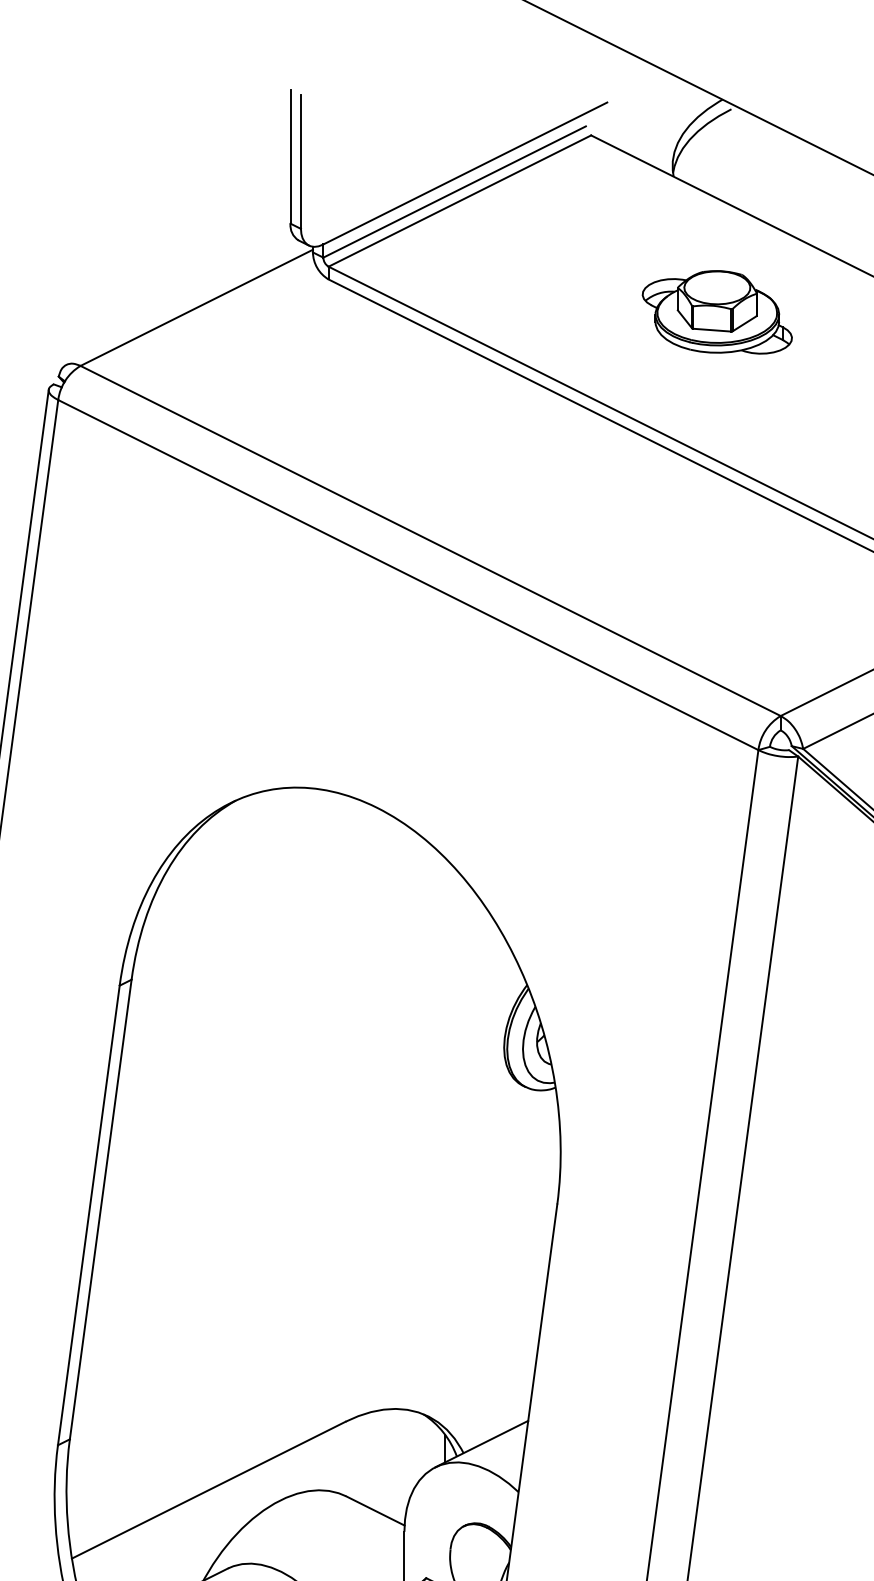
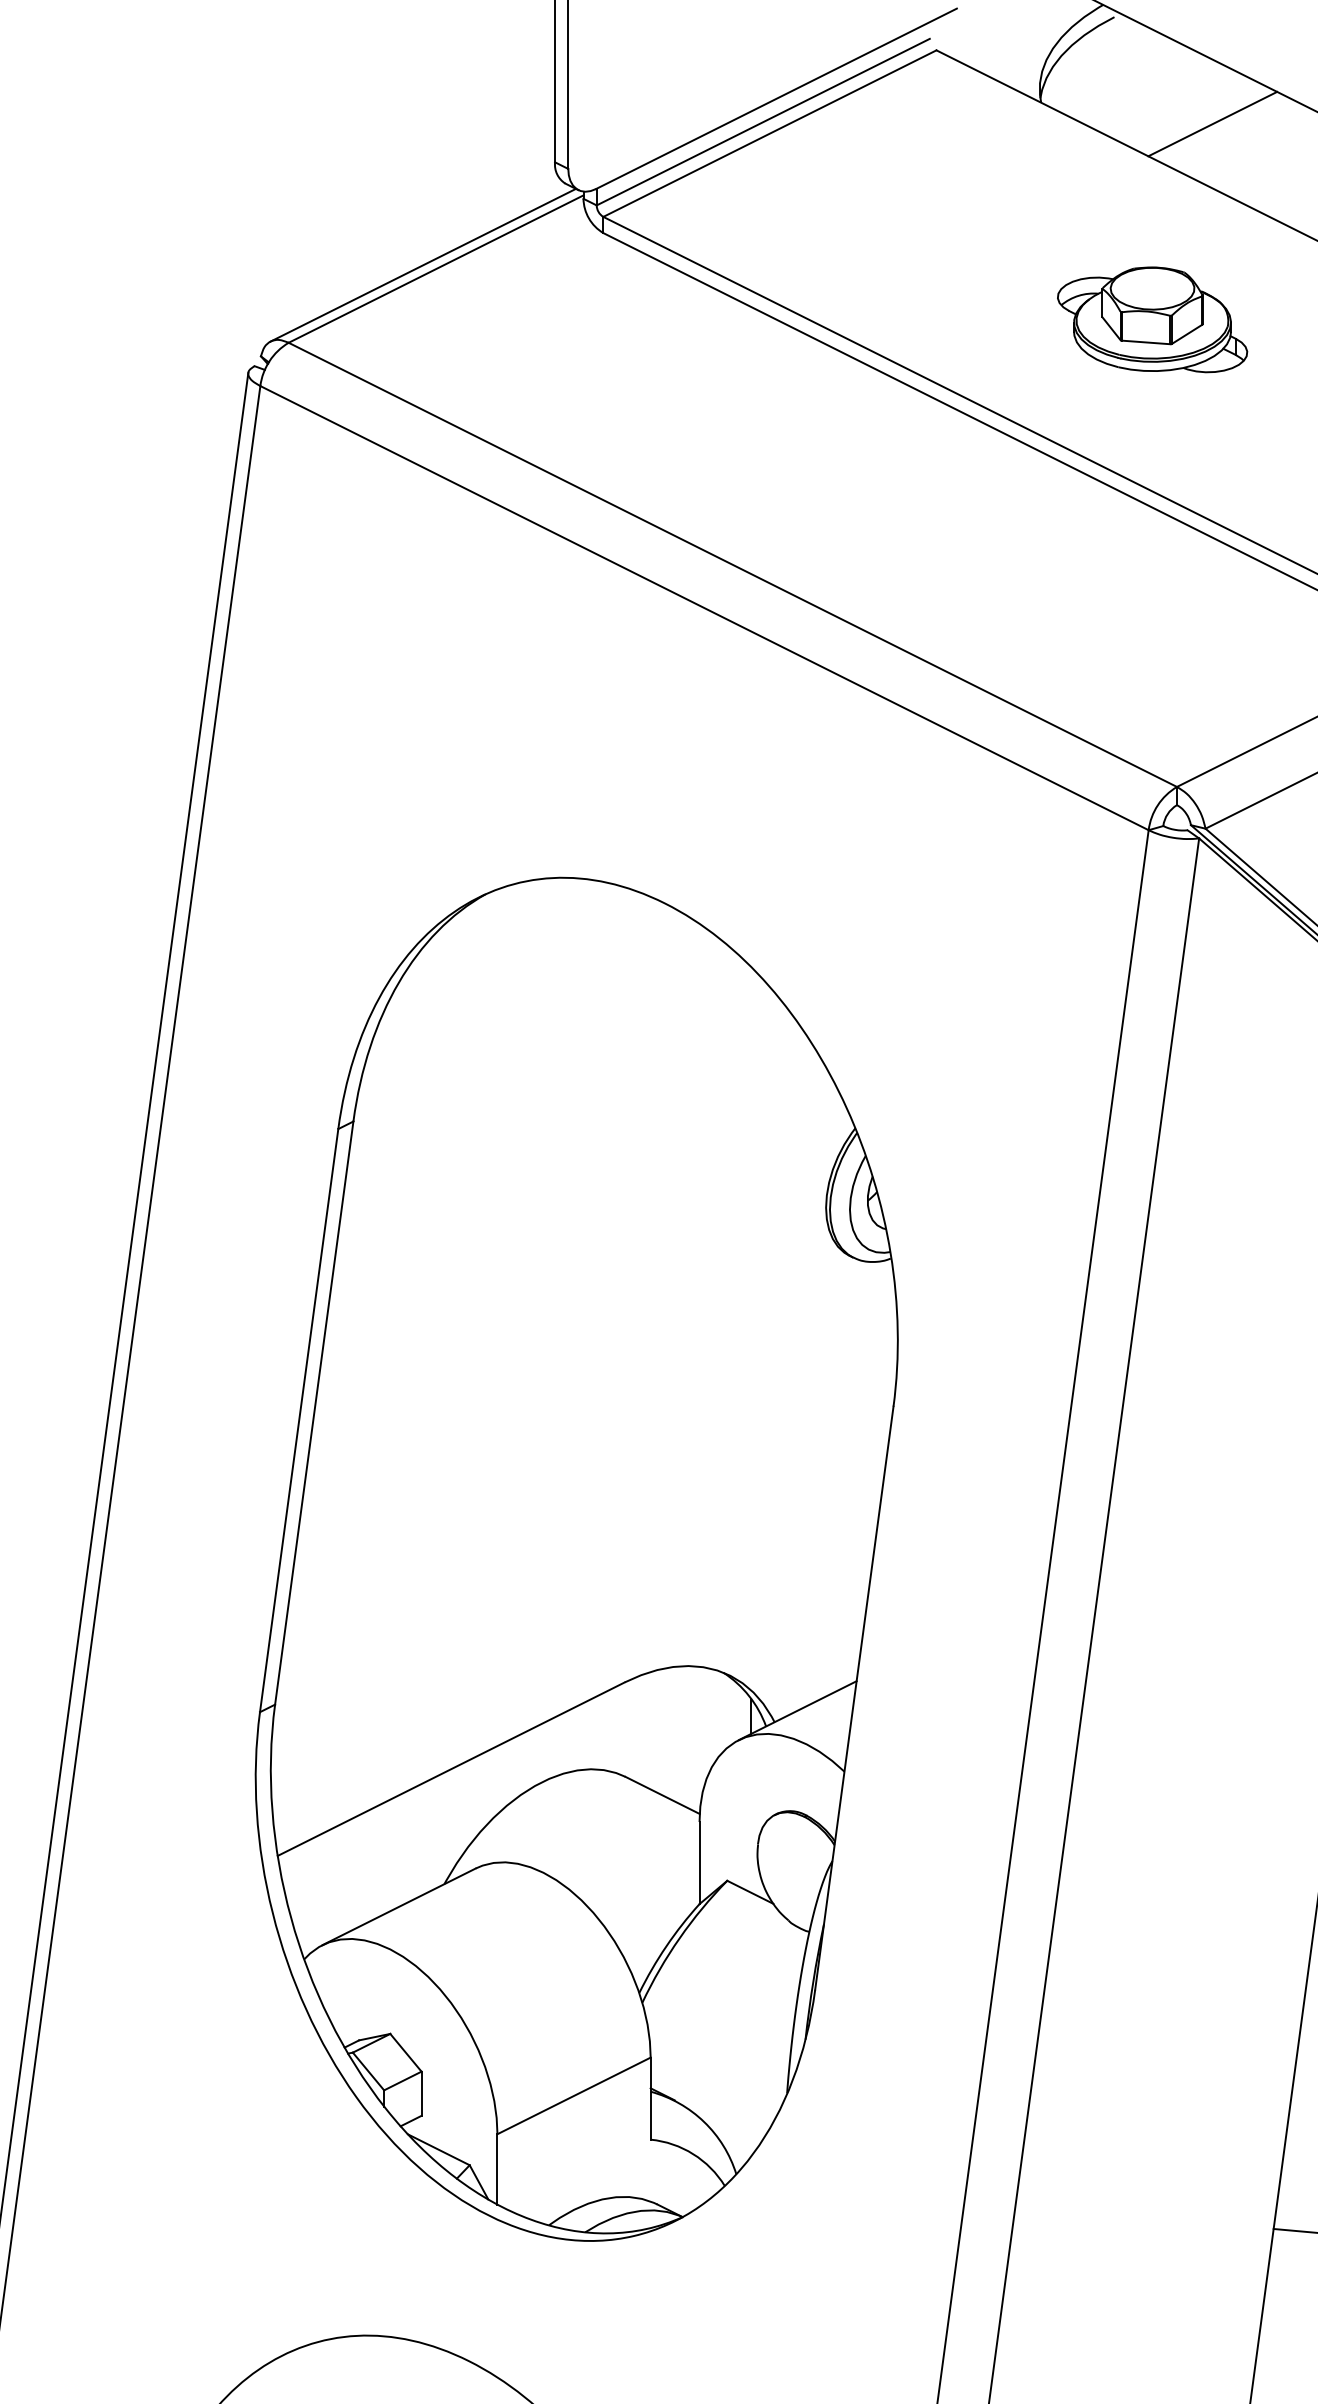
line: (808, 193) -> (1212, 123), added
line: (186, 304) -> (422, 264), added
part: (717, 312) -> (1152, 319), moved

